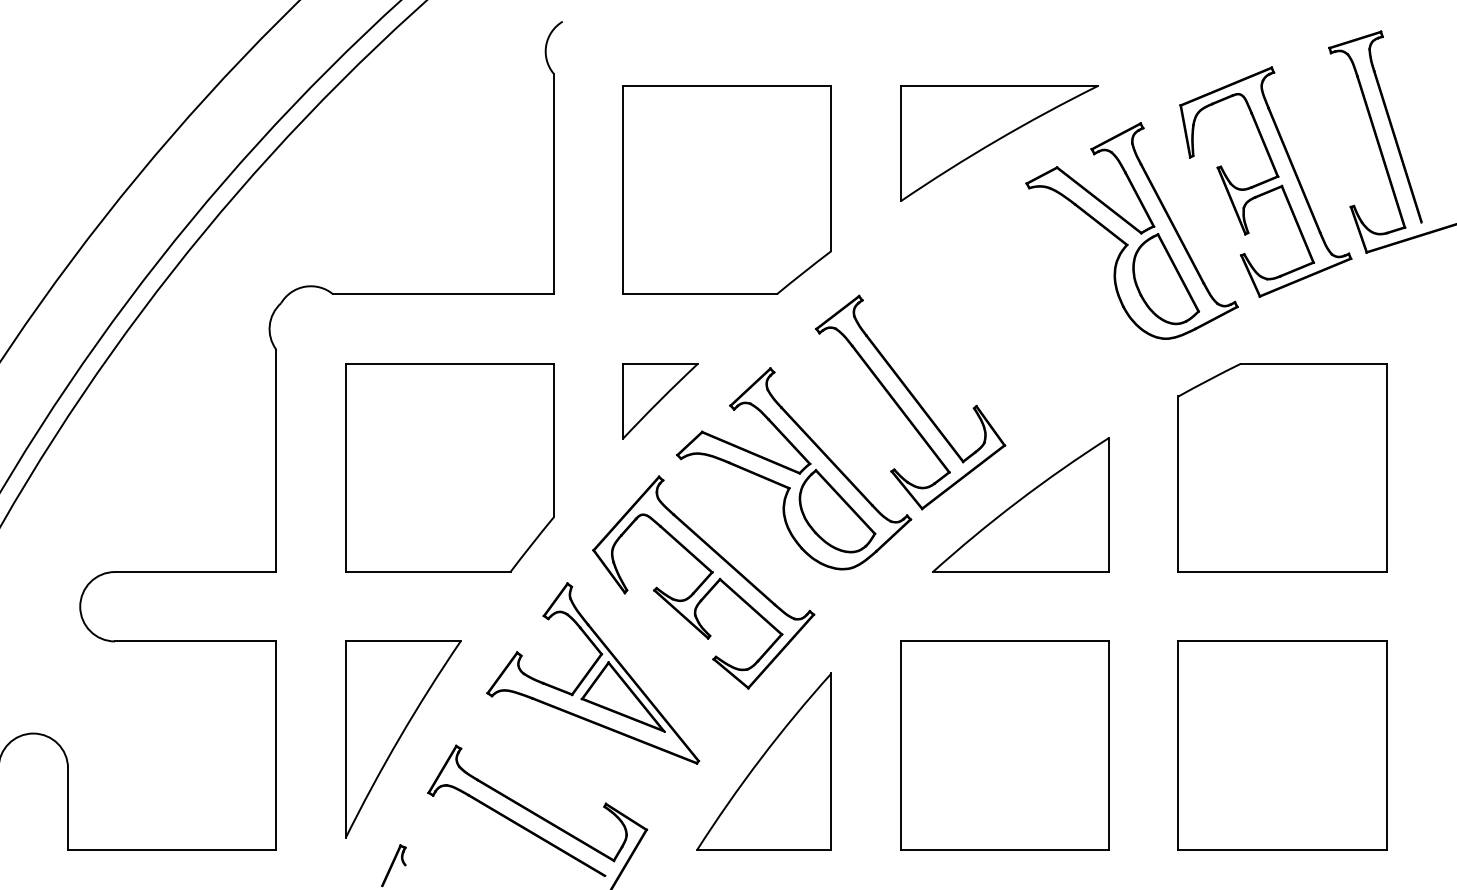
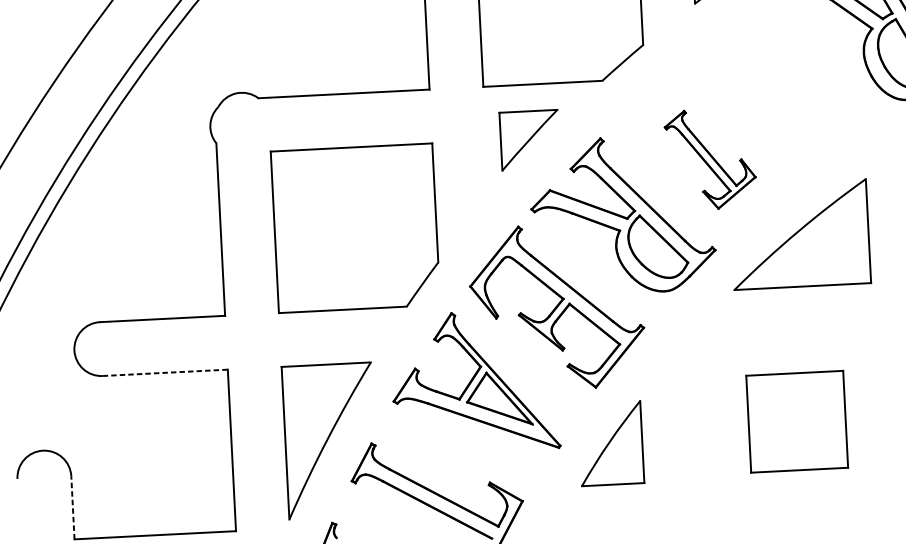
part: (660, 401) -> (529, 140), moved
part: (910, 402) -> (710, 159), size x0.6
line: (195, 641) -> (165, 372), solid -> dashed
part: (1004, 745) -> (796, 421), size x0.6
part: (763, 761) -> (610, 443), size x0.6
line: (68, 808) -> (73, 507), solid -> dashed

